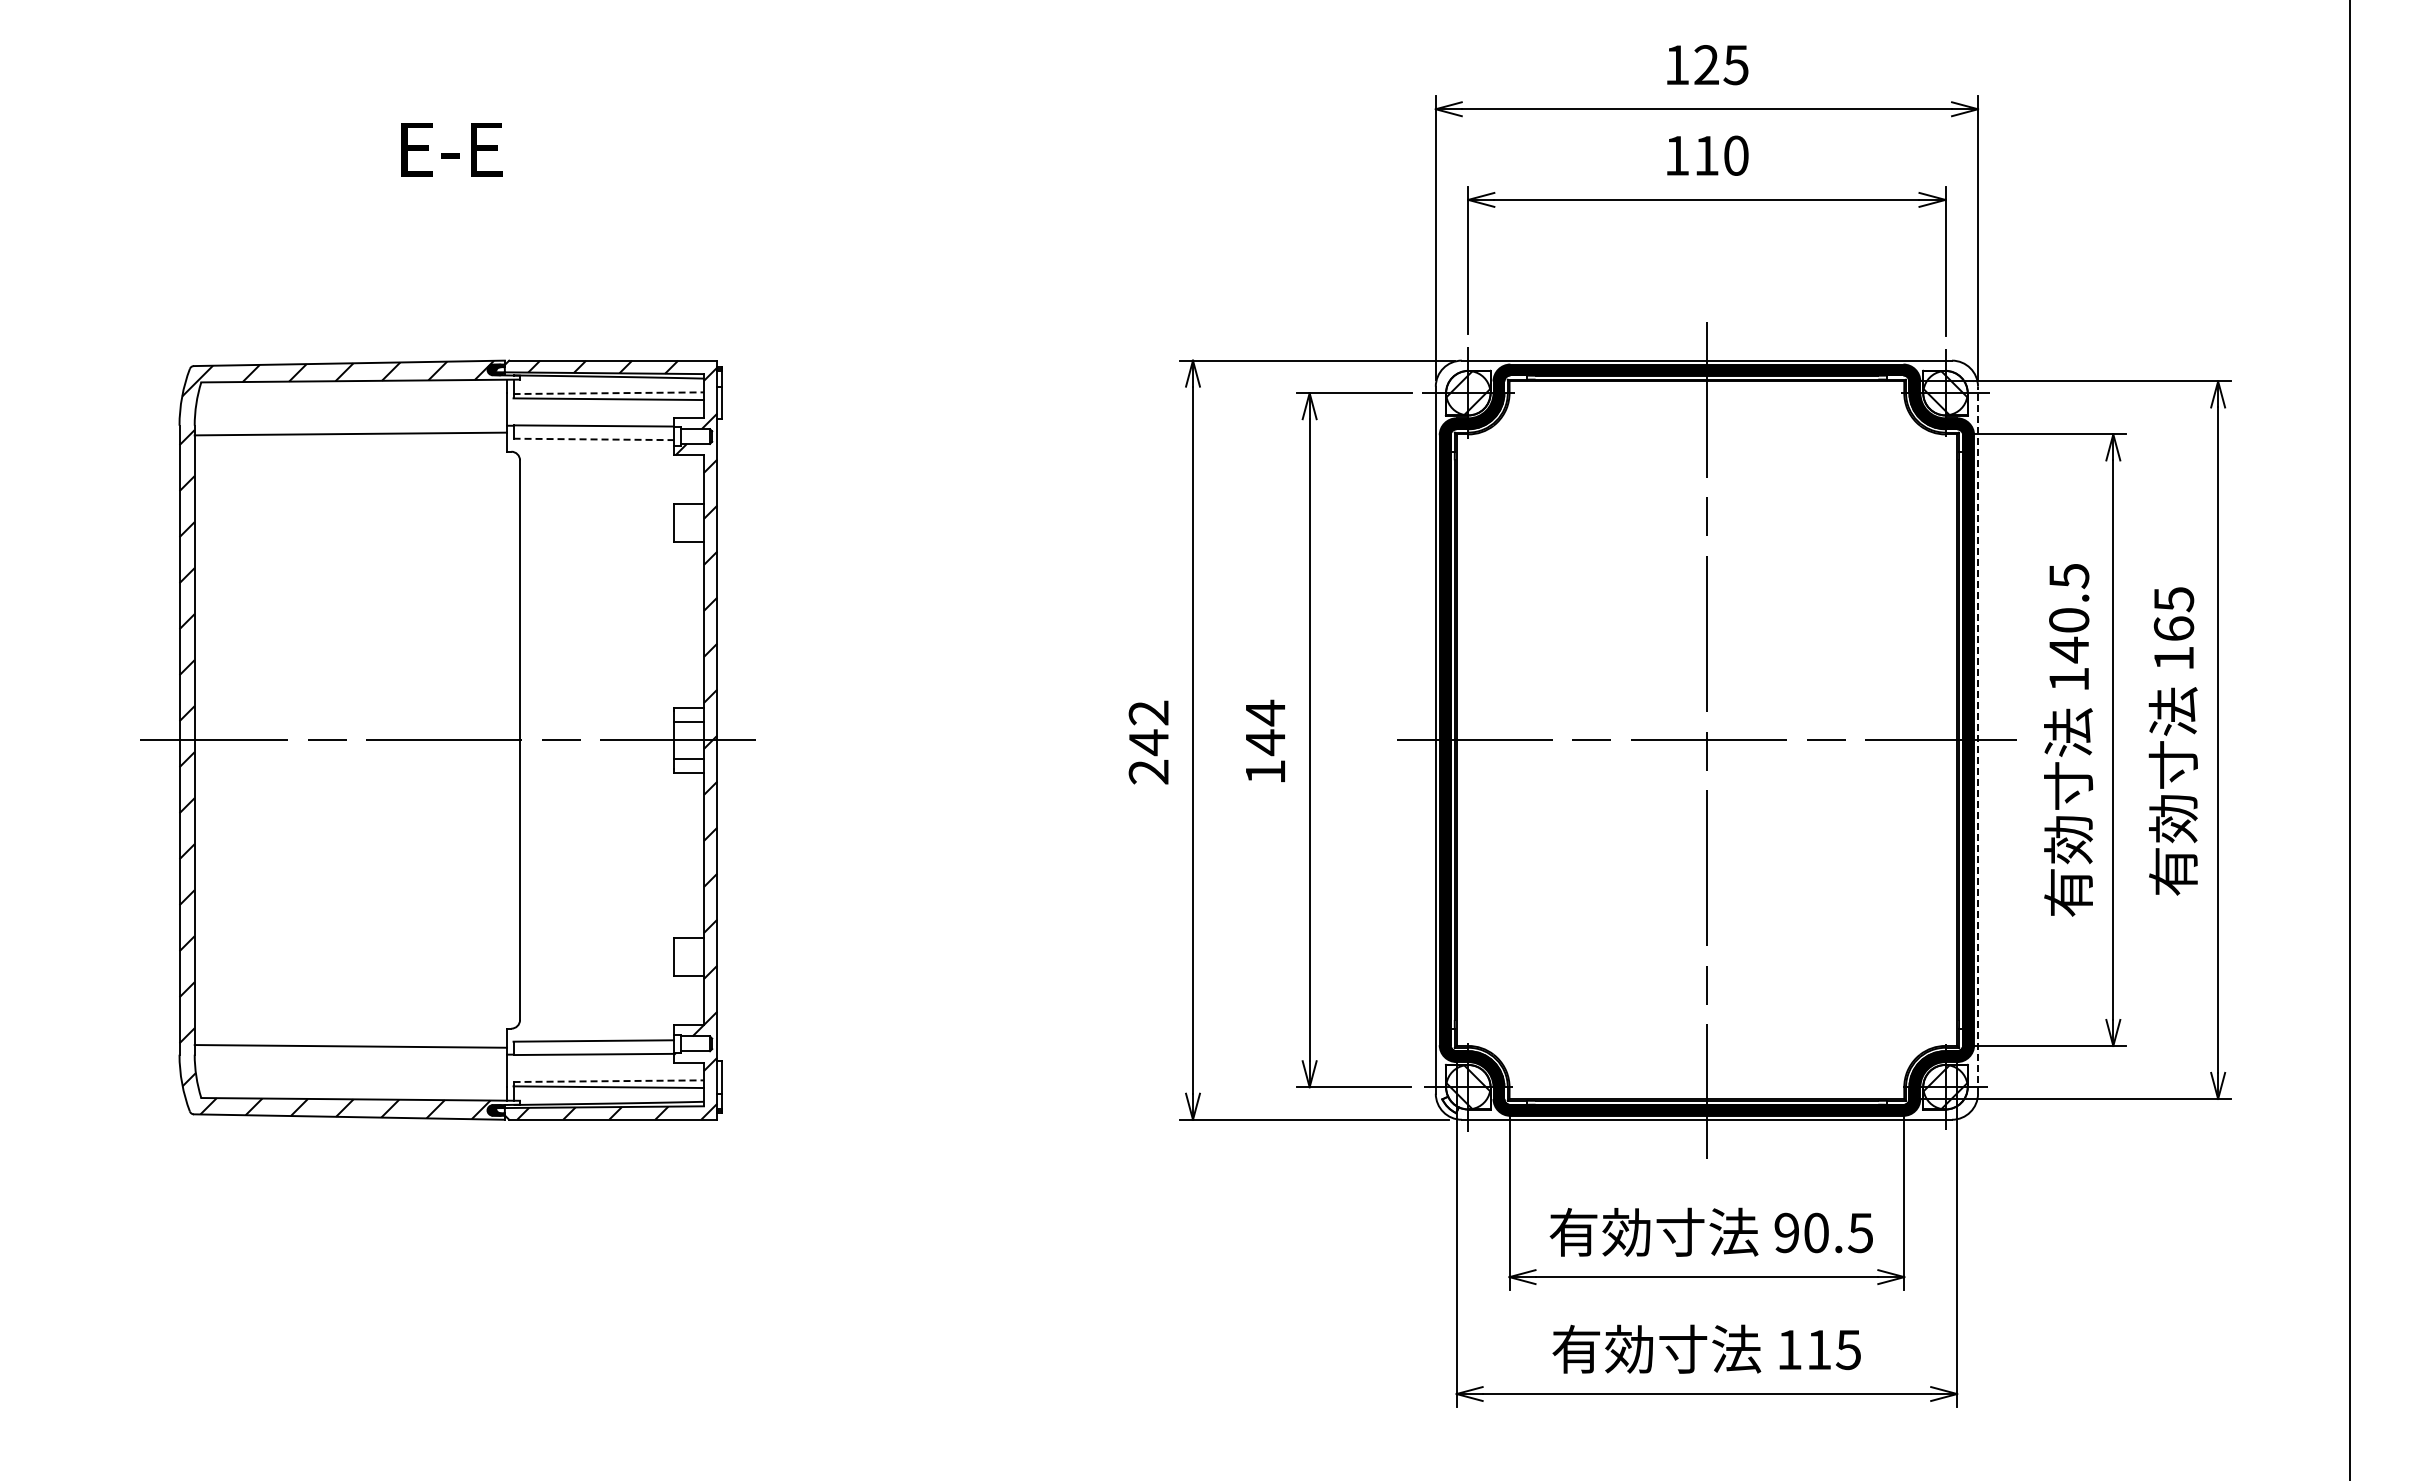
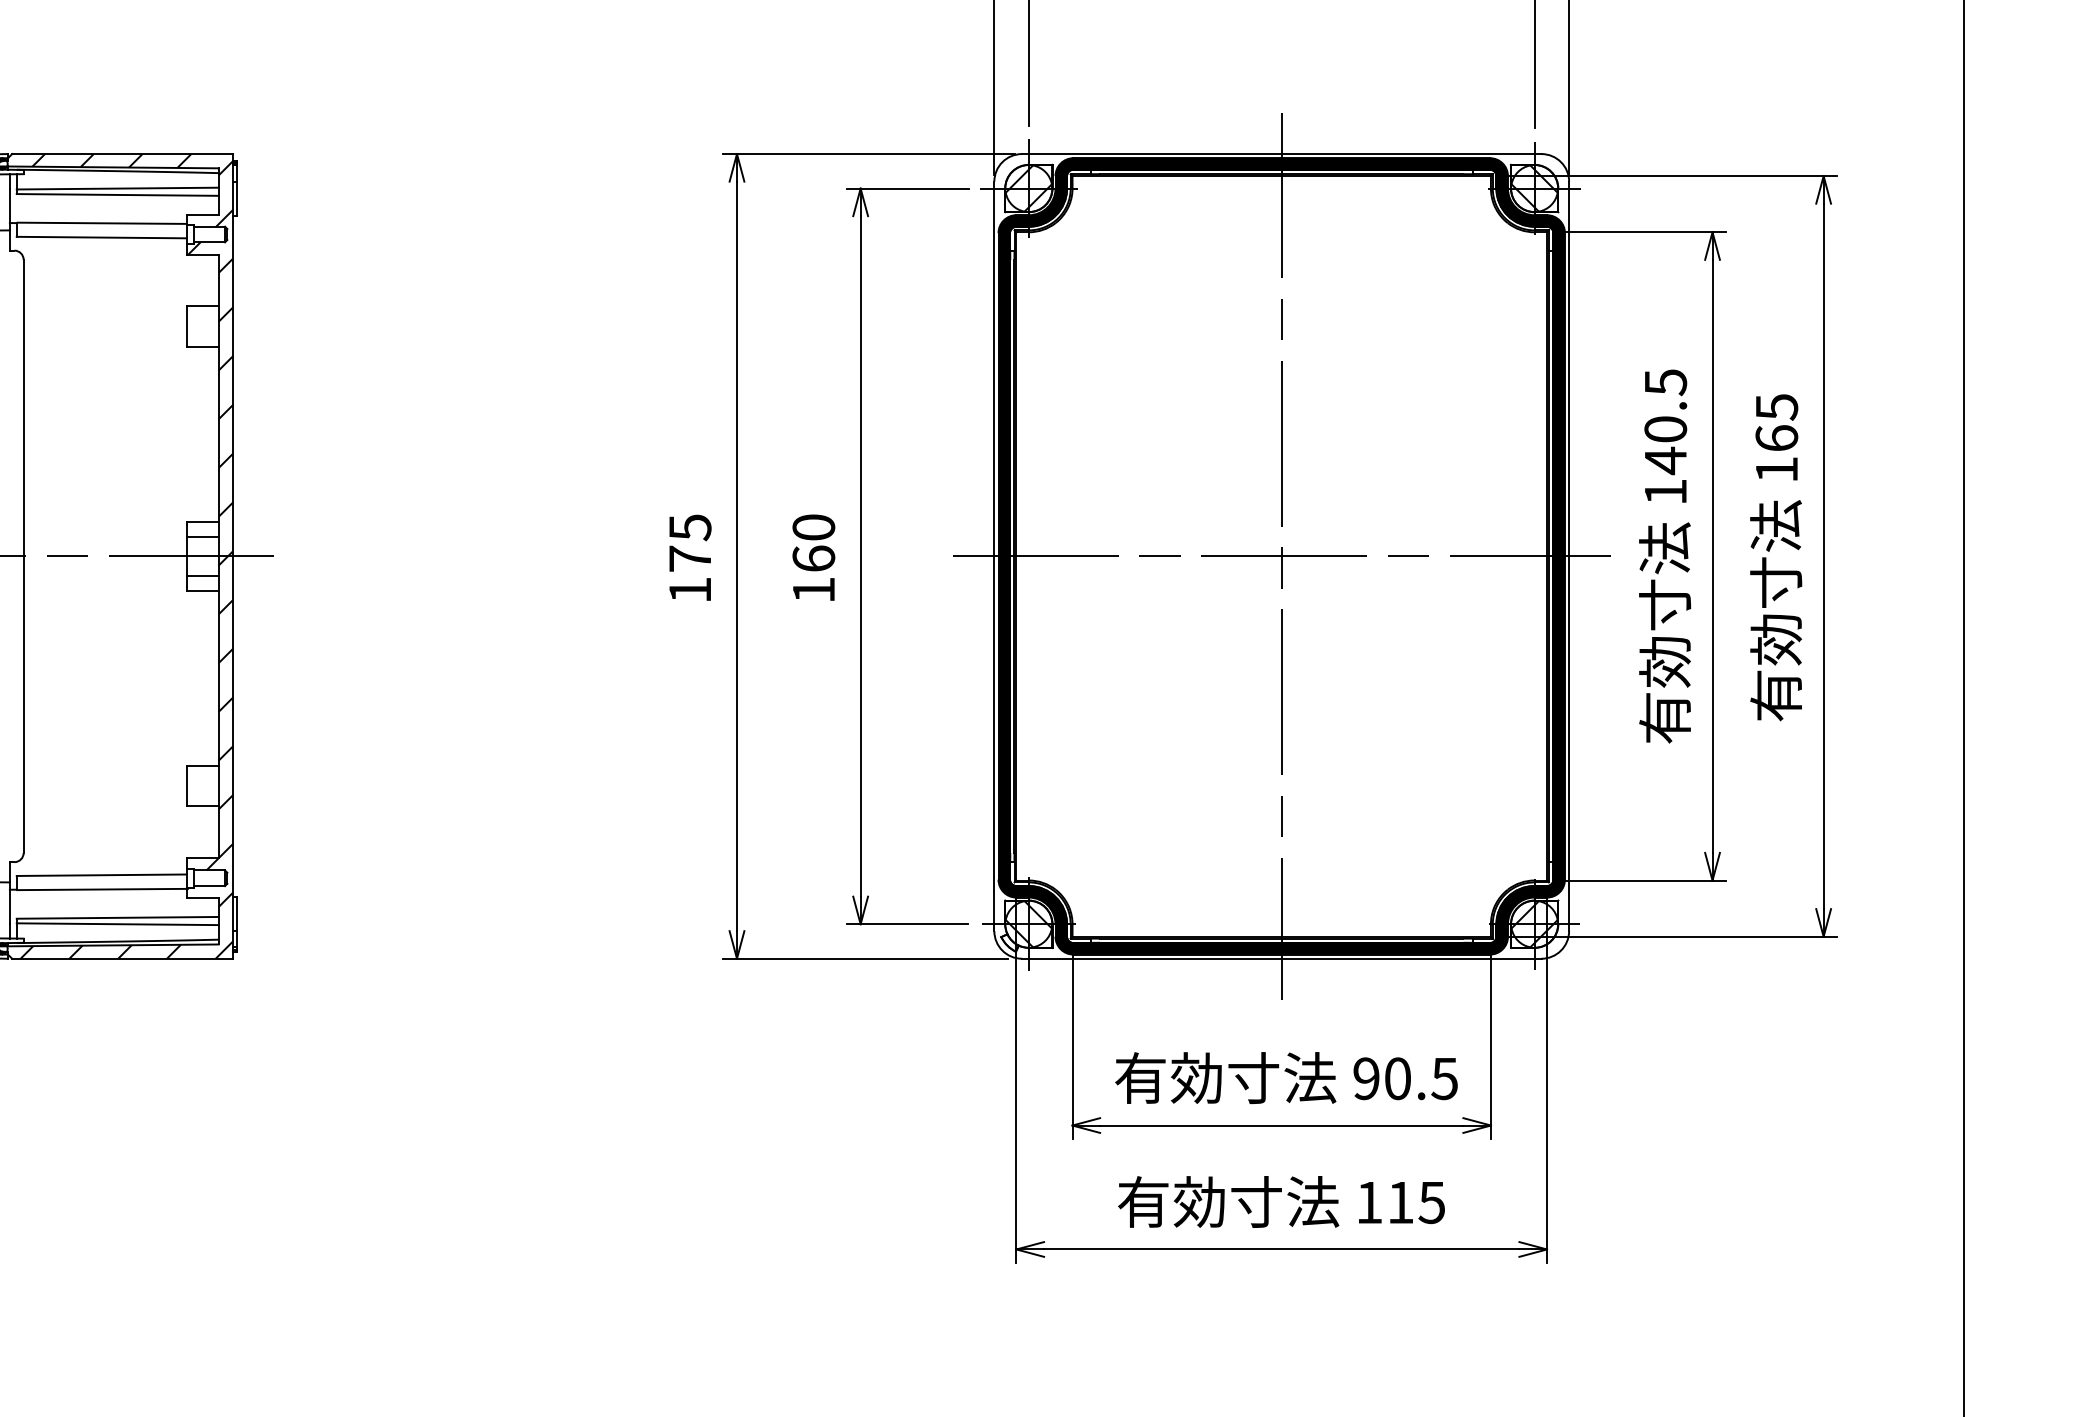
line: (609, 393) -> (118, 188), dashed -> solid
line: (594, 439) -> (102, 237), dashed -> solid
text: (1265, 727) -> (813, 542), 144 -> 160
line: (1978, 740) -> (1569, 556), dashed -> solid
text: (1148, 742) -> (689, 558), 242 -> 175
line: (609, 1081) -> (118, 918), dashed -> solid

